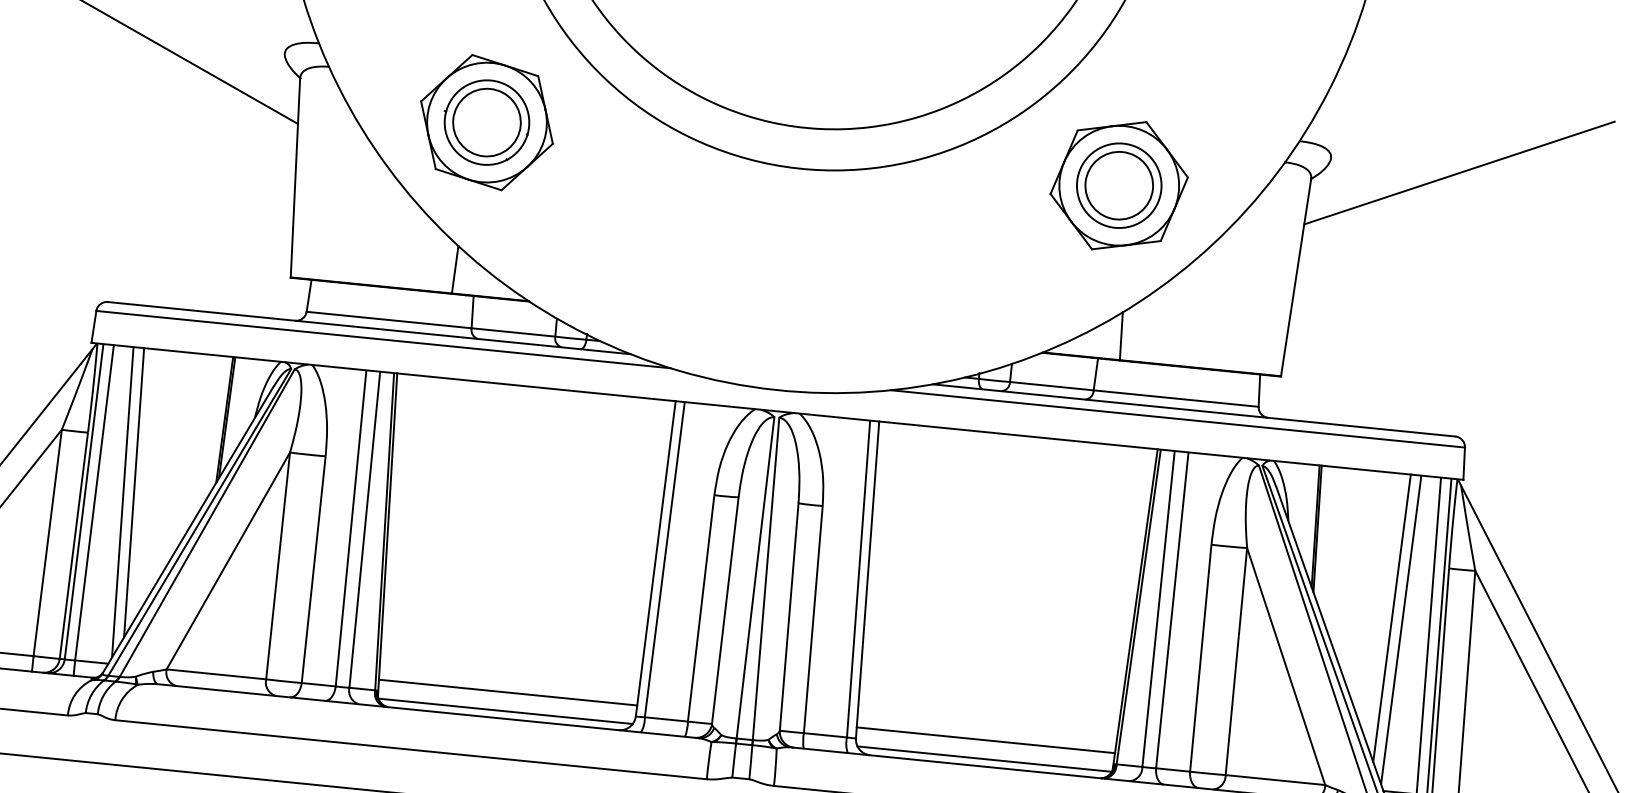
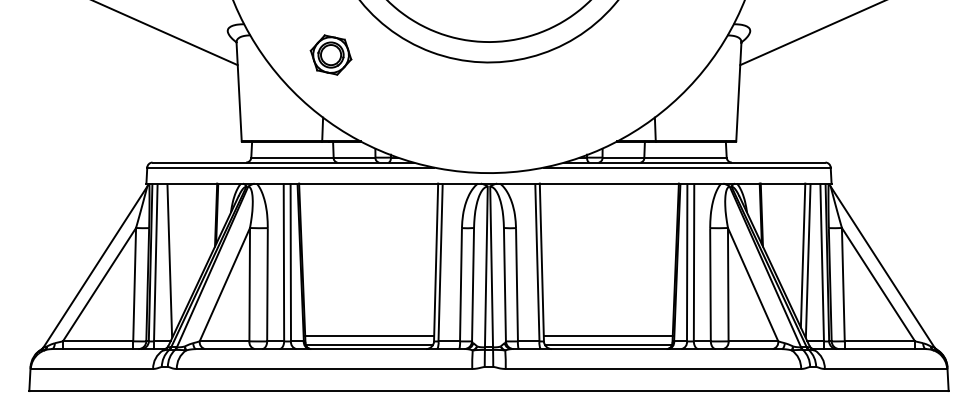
part: (485, 121) -> (330, 54), size x0.6
part: (1118, 184) -> (646, 54), removed
line: (133, 492) -> (174, 255), removed

